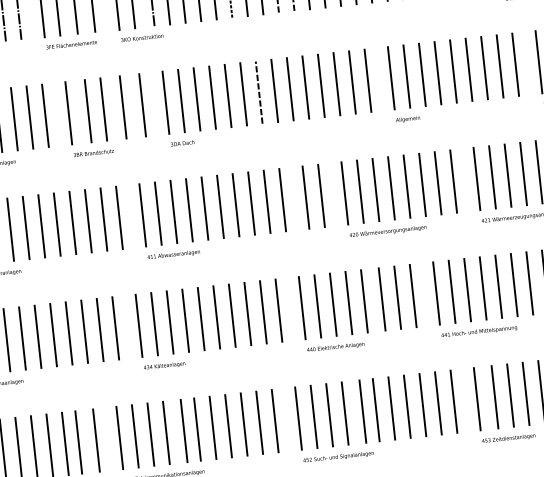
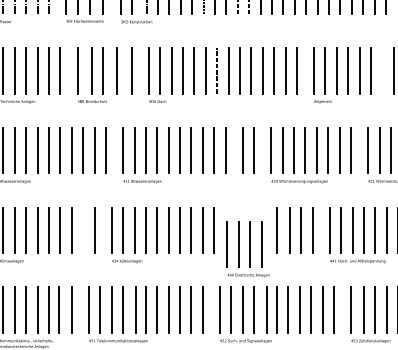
line: (484, 67) -> (382, 70), removed
part: (330, 312) -> (247, 249), moved
line: (100, 330) -> (83, 230), removed

